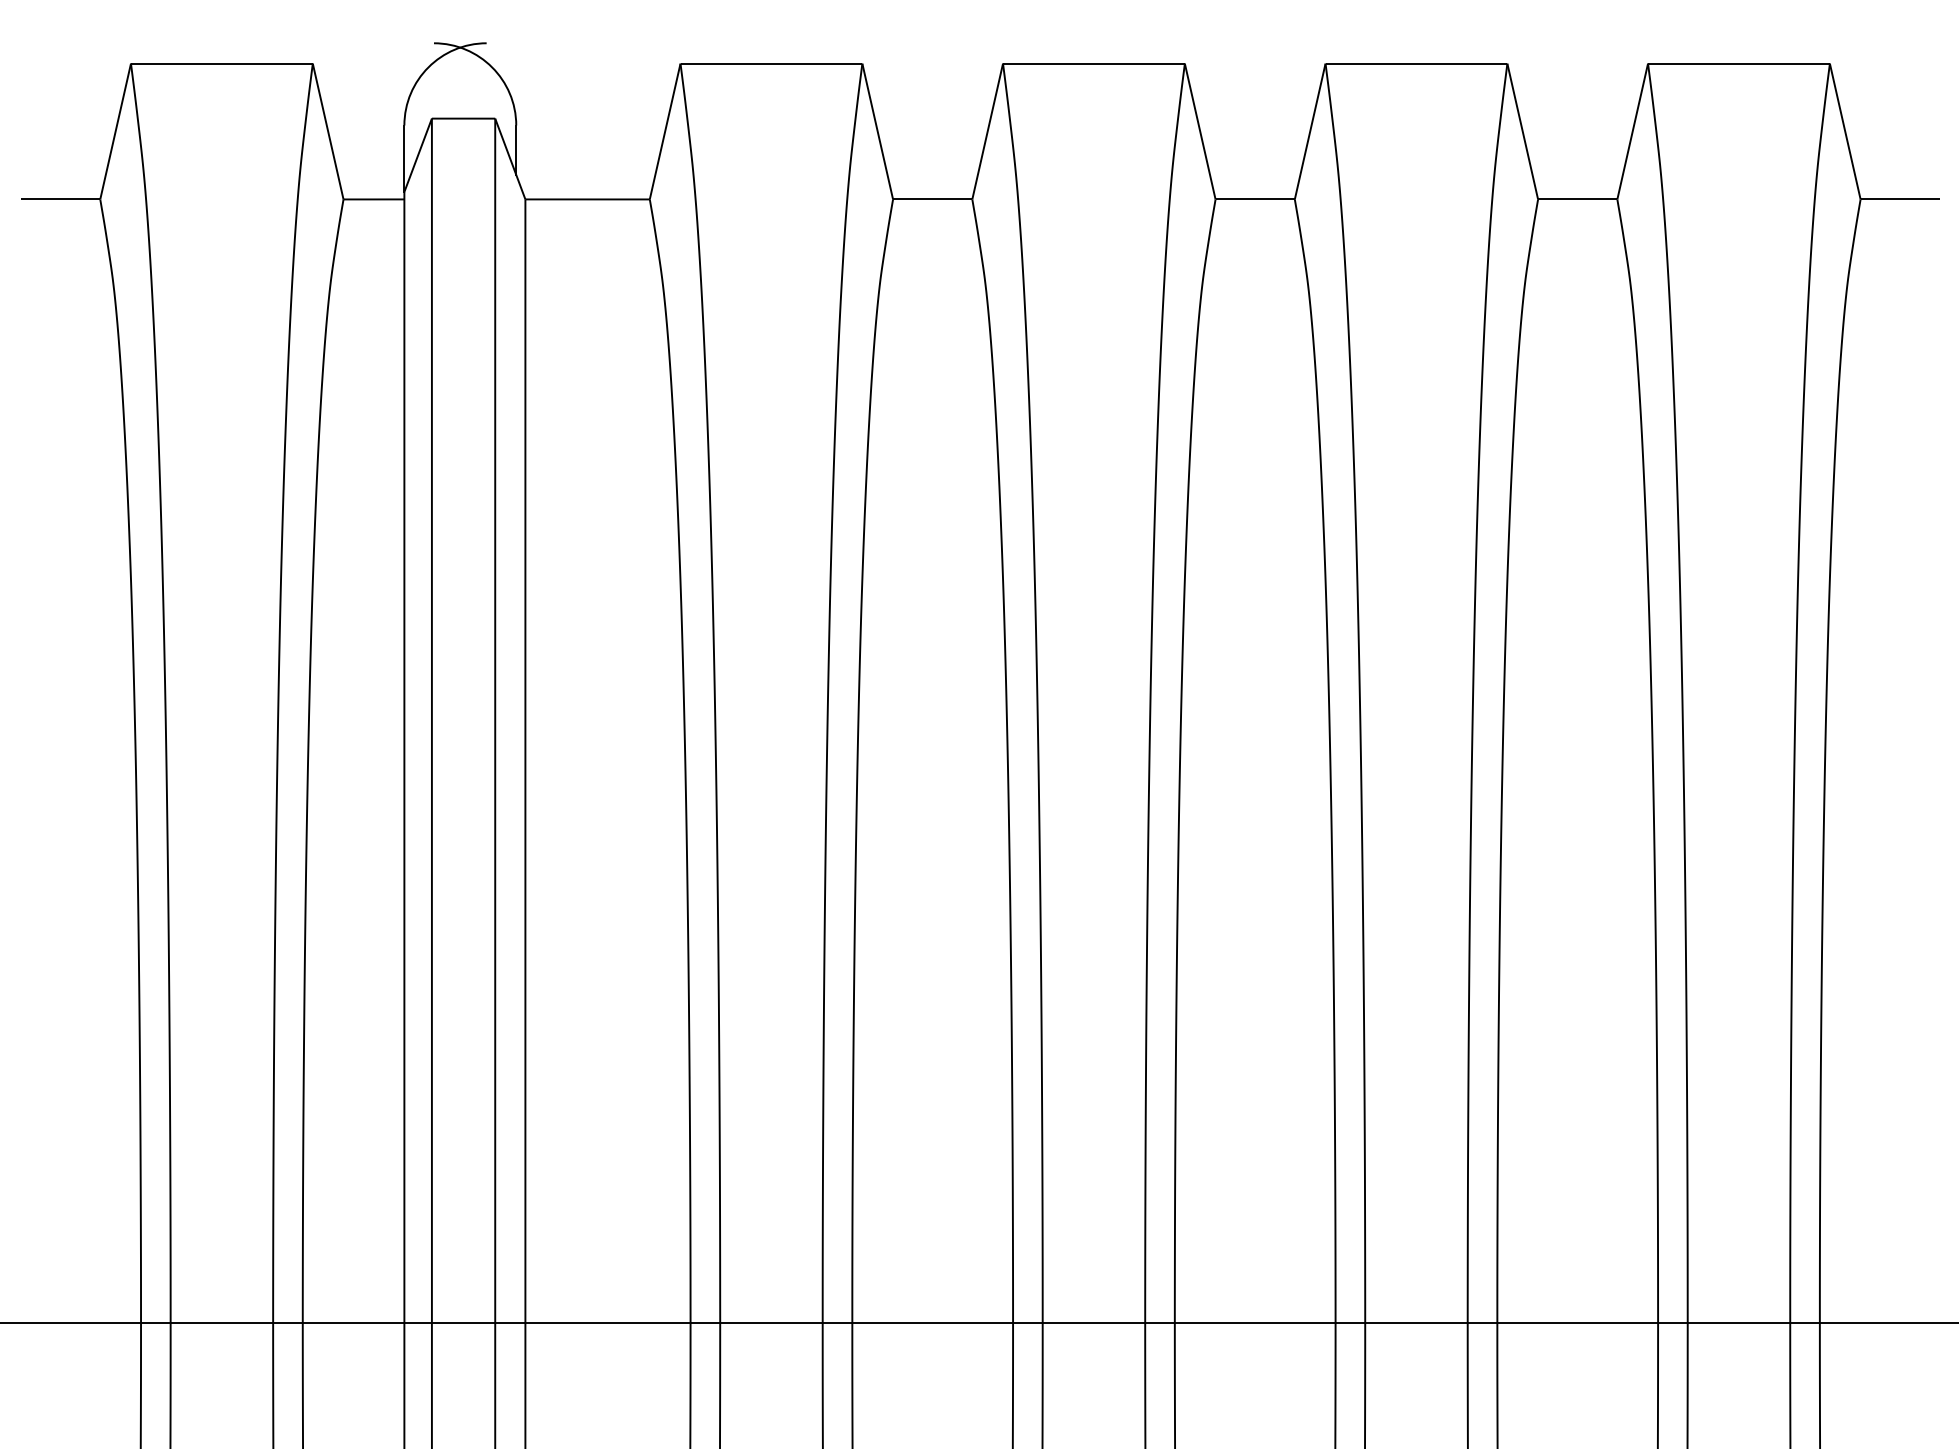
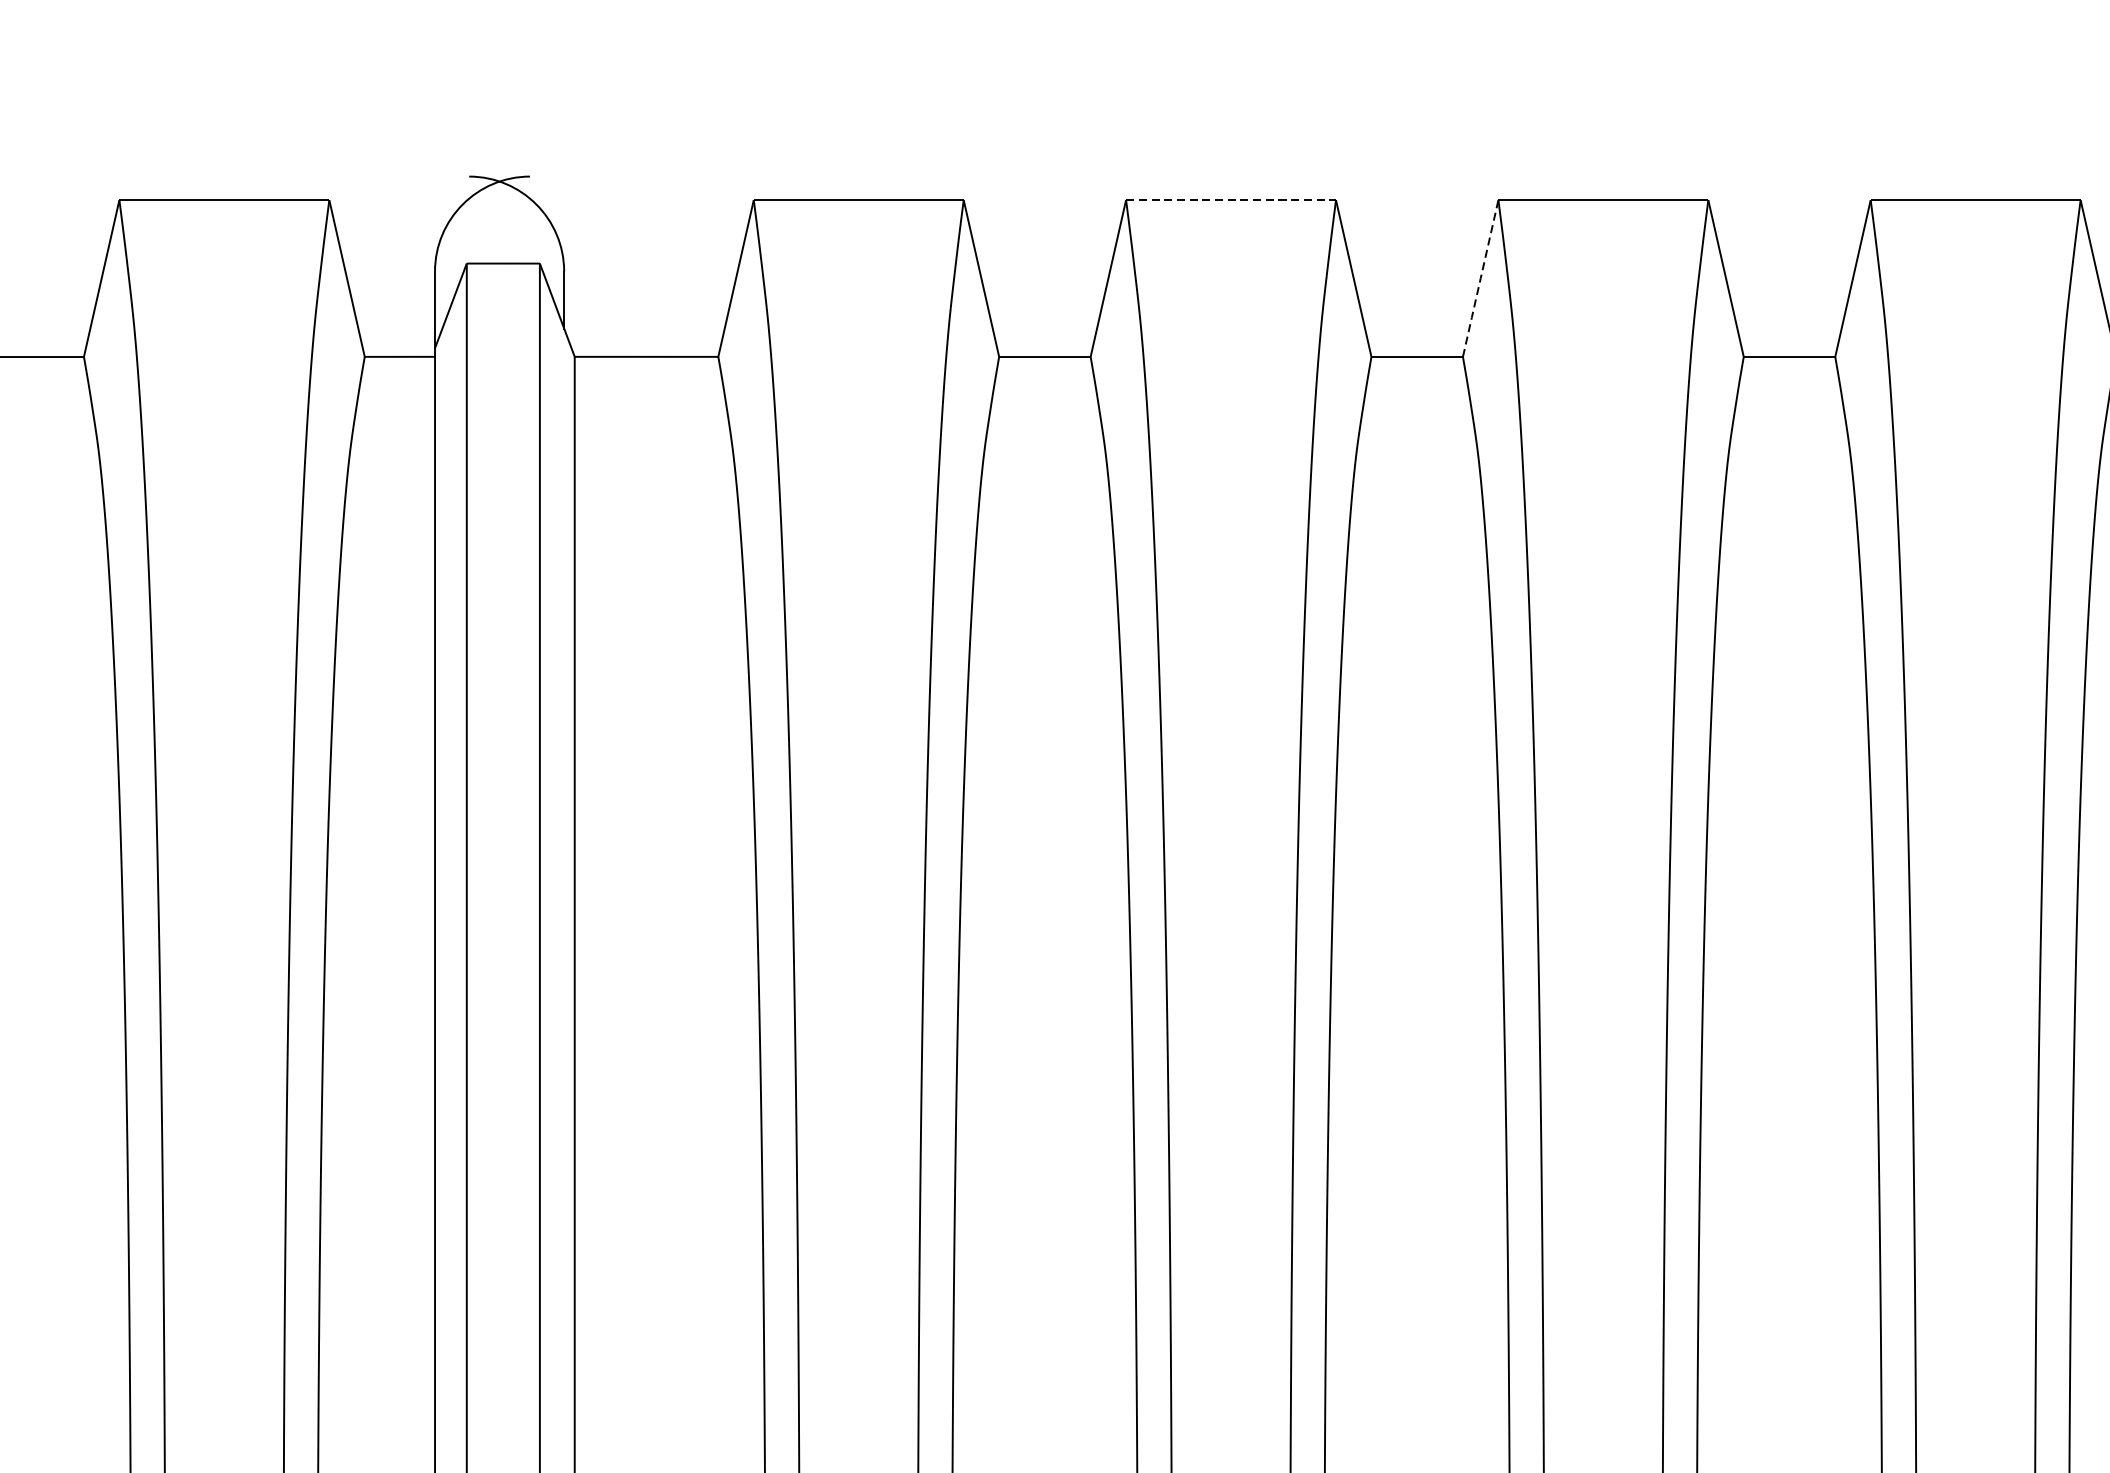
line: (1094, 63) -> (1231, 199), solid -> dashed
line: (1310, 131) -> (1481, 278), solid -> dashed

